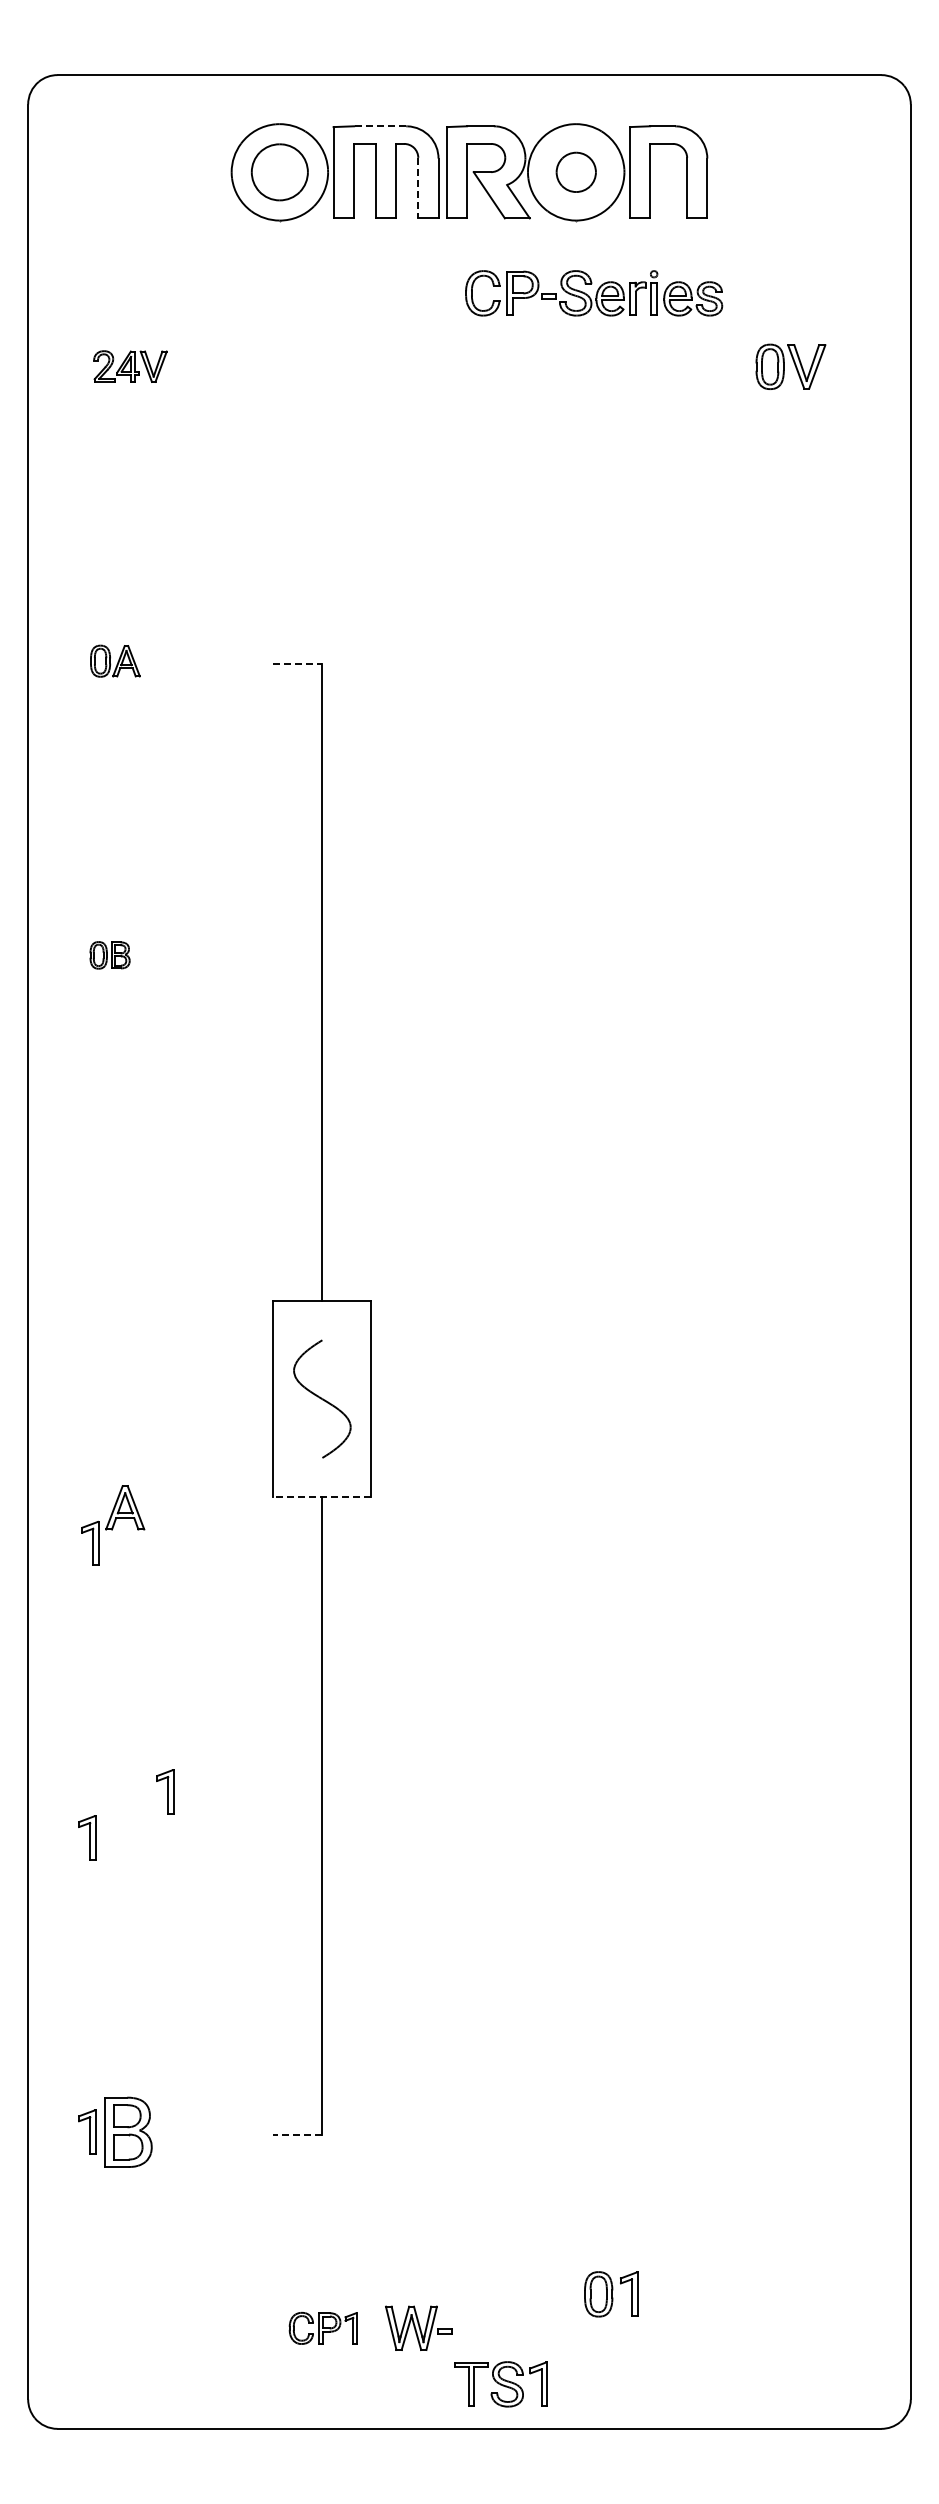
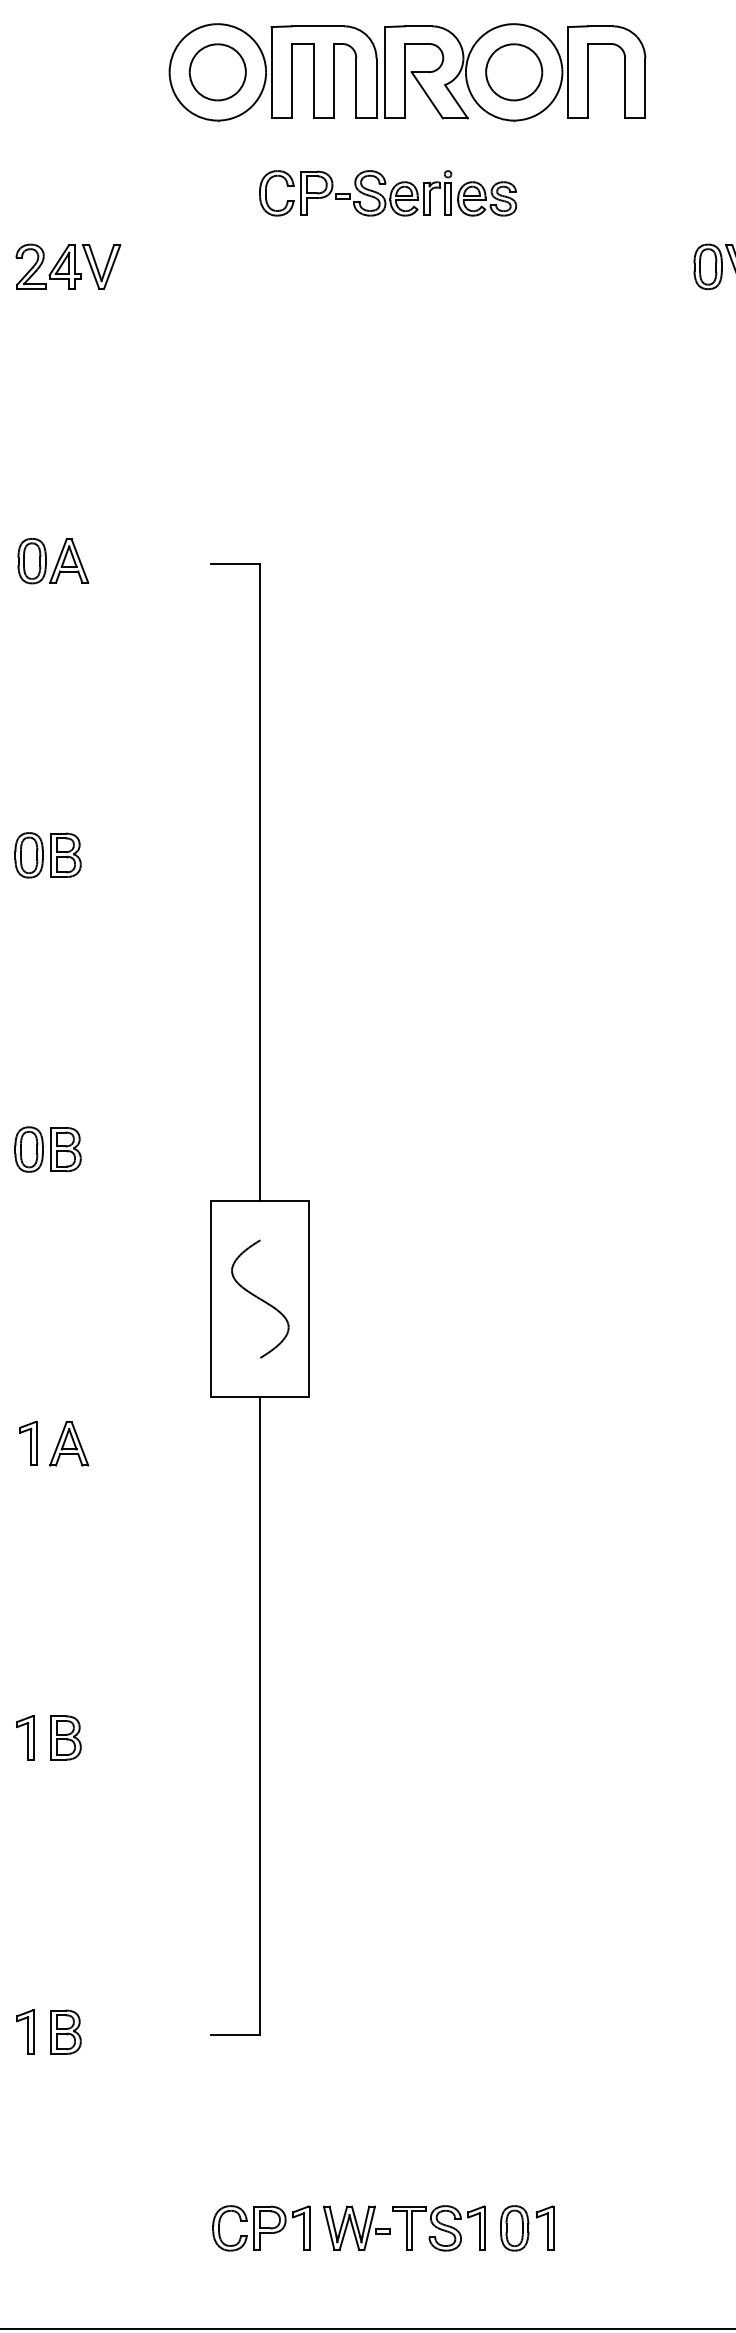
line: (379, 126) -> (317, 26), dashed -> solid
part: (576, 172) -> (514, 72), size x1.43
line: (418, 188) -> (356, 88), dashed -> solid
part: (594, 293) -> (388, 193), moved
part: (130, 366) -> (68, 266), size x1.43
part: (115, 661) -> (53, 561), size x1.43
line: (297, 663) -> (235, 563), dashed -> solid
part: (109, 955) -> (47, 855), size x1.67
part: (109, 1249) -> (47, 1149), added
line: (321, 1497) -> (259, 1397), dashed -> solid
part: (125, 1507) -> (69, 1443), moved
part: (165, 1791) -> (103, 1691), removed
part: (127, 1837) -> (65, 1737), added
part: (127, 2131) -> (65, 2031), size x0.62
line: (297, 2134) -> (235, 2034), dashed -> solid
part: (611, 2294) -> (527, 2228), moved
part: (323, 2328) -> (261, 2228), size x1.43
part: (500, 2384) -> (438, 2228), moved

